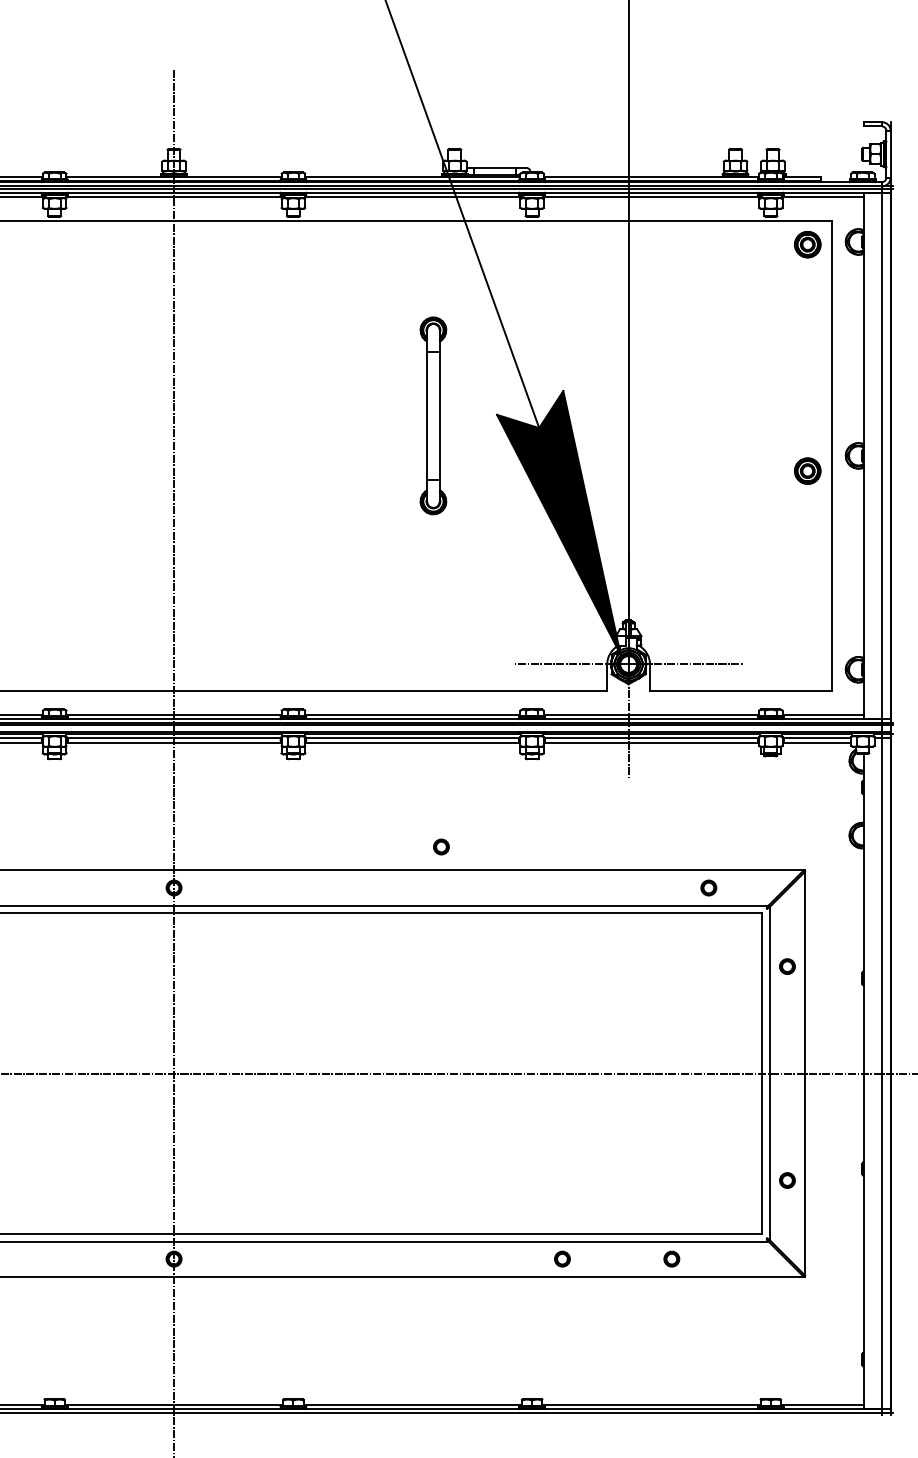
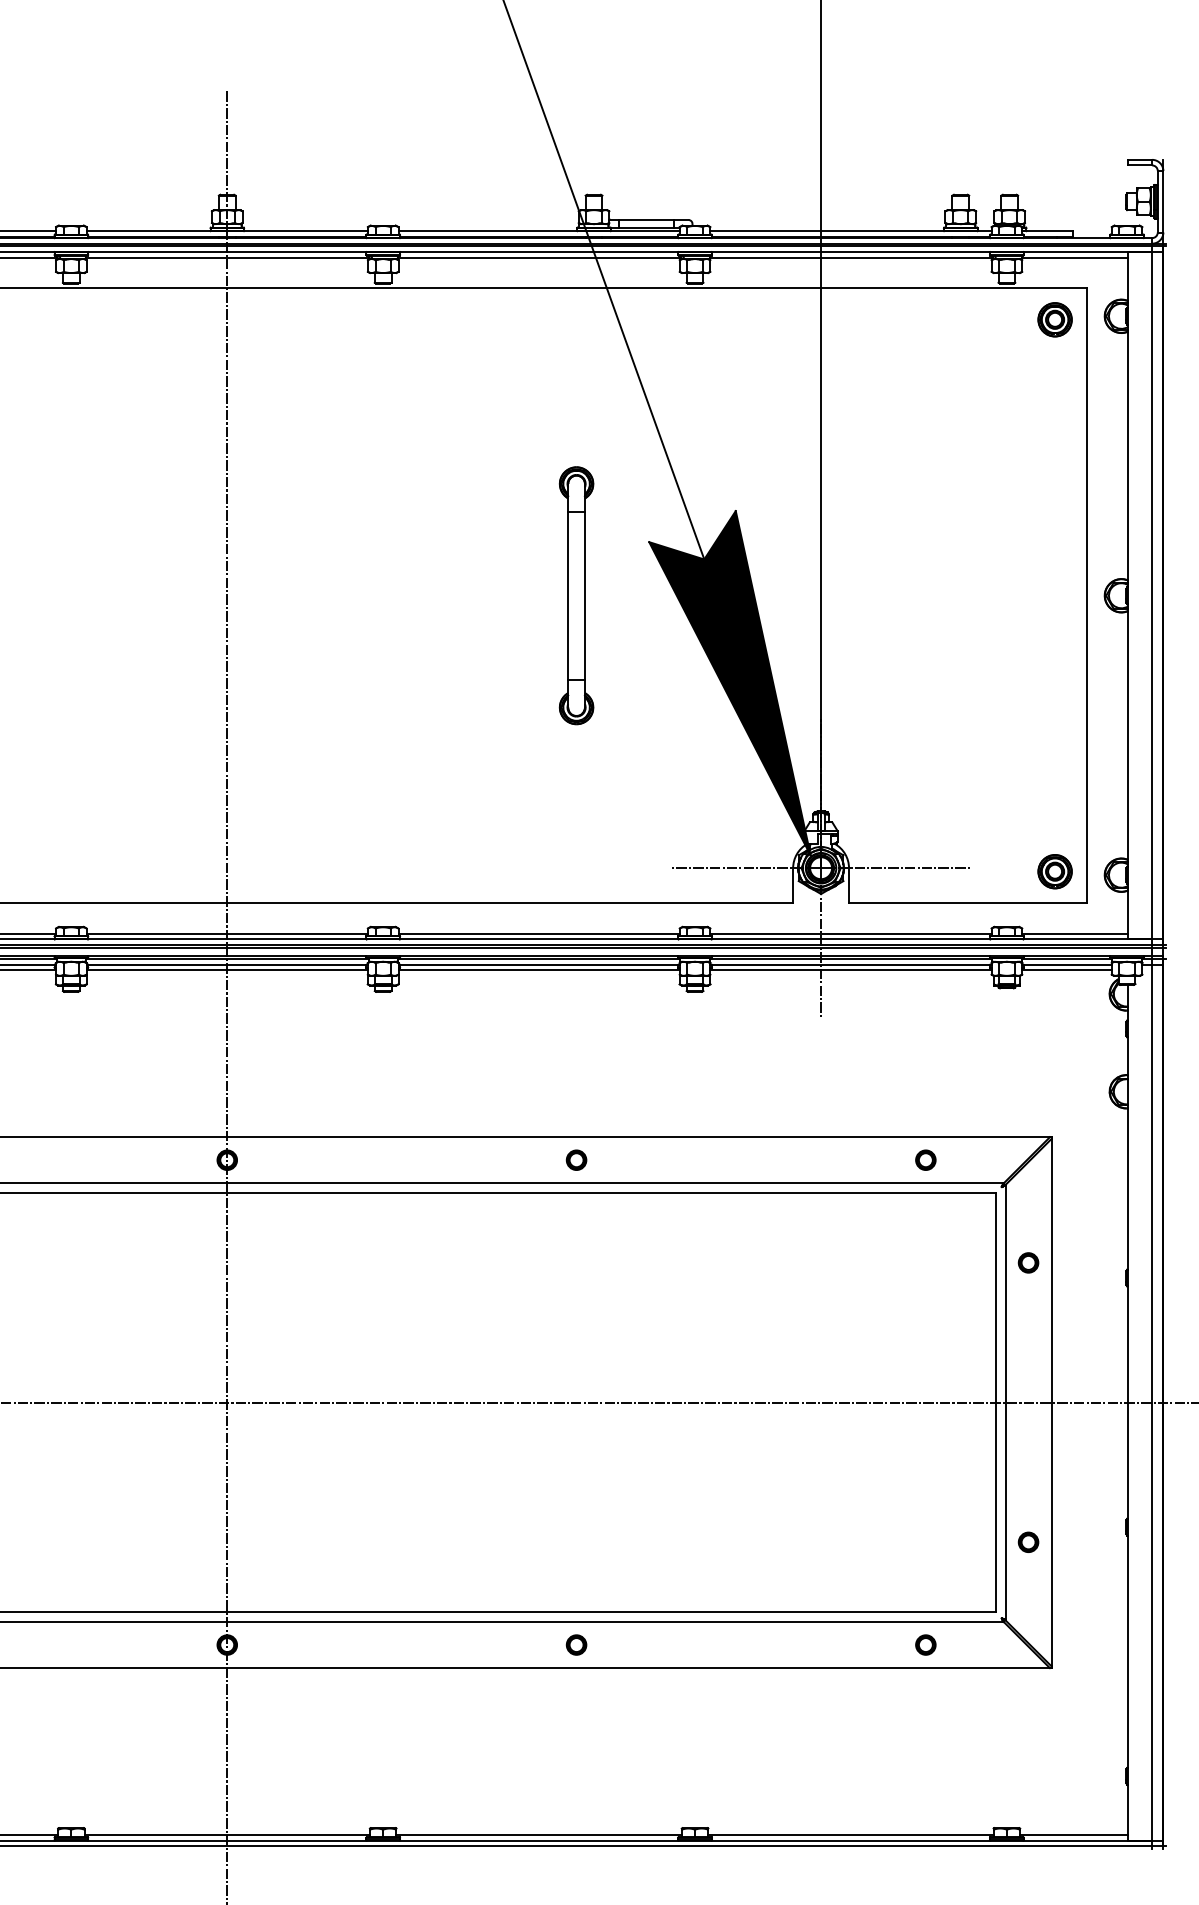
part: (433, 415) -> (576, 595), moved
part: (807, 470) -> (1054, 870), moved
part: (441, 846) -> (576, 1159), moved
part: (562, 1258) -> (576, 1644), moved
part: (671, 1258) -> (925, 1644), moved

